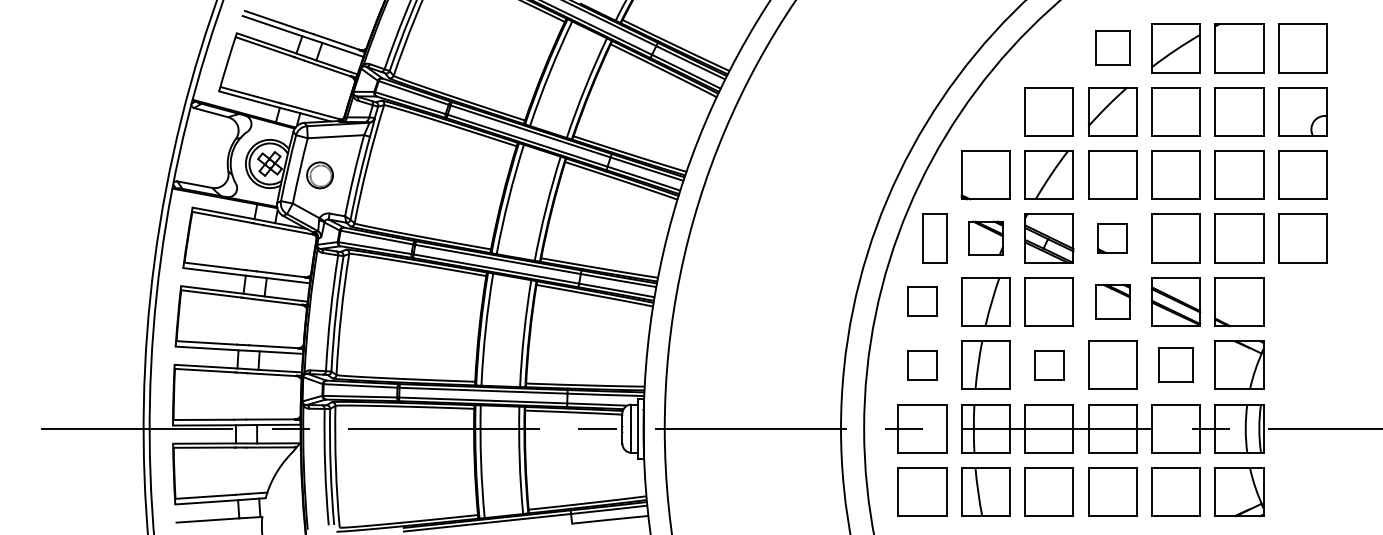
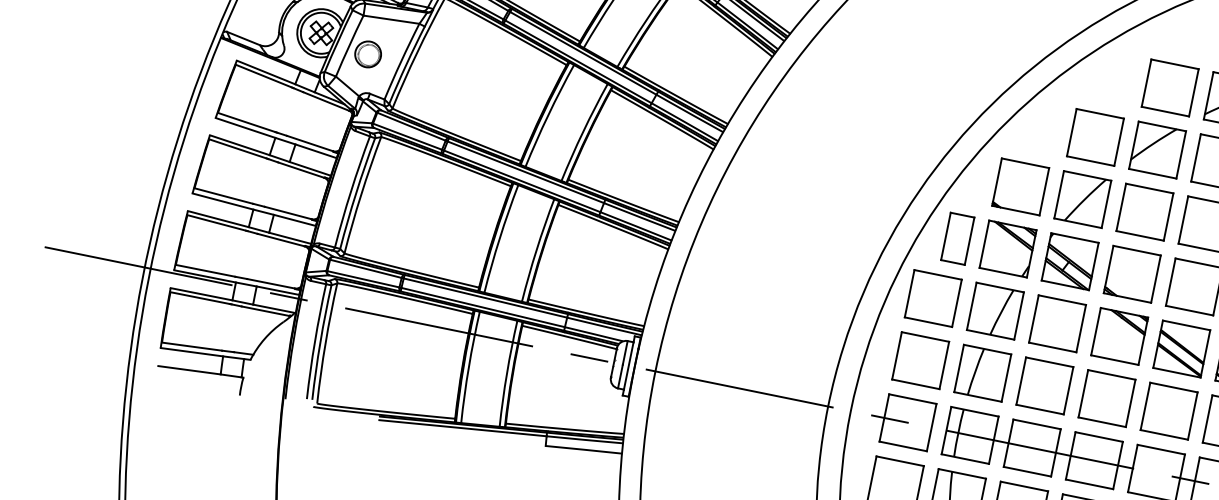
part: (1112, 48) -> (1170, 88), size x1.43
part: (986, 238) -> (1008, 249), size x1.43
part: (1112, 238) -> (1132, 274), size x1.67
part: (922, 301) -> (933, 298), size x1.67
part: (1112, 301) -> (1119, 336), size x1.43
part: (922, 364) -> (920, 359), size x1.67
part: (1048, 364) -> (1044, 384), size x1.67
part: (1175, 364) -> (1168, 410), size x1.43

